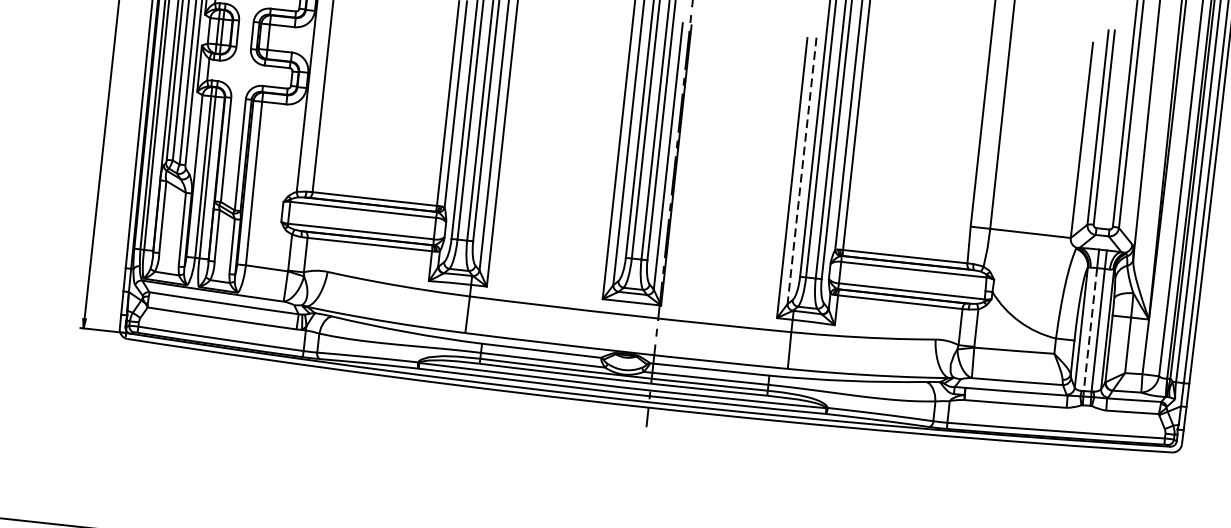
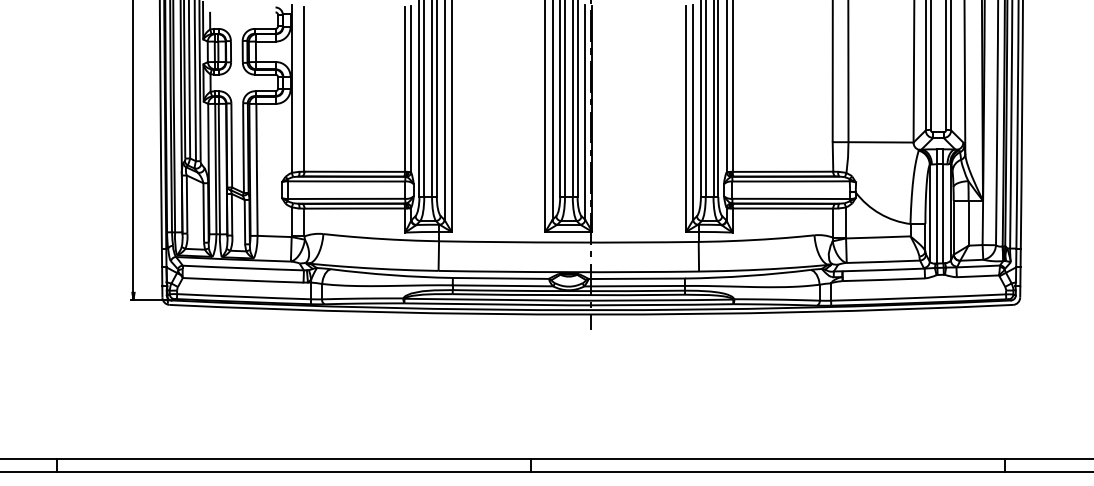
line: (802, 171) -> (693, 112), dashed -> solid
line: (1090, 329) -> (937, 213), dashed -> solid

